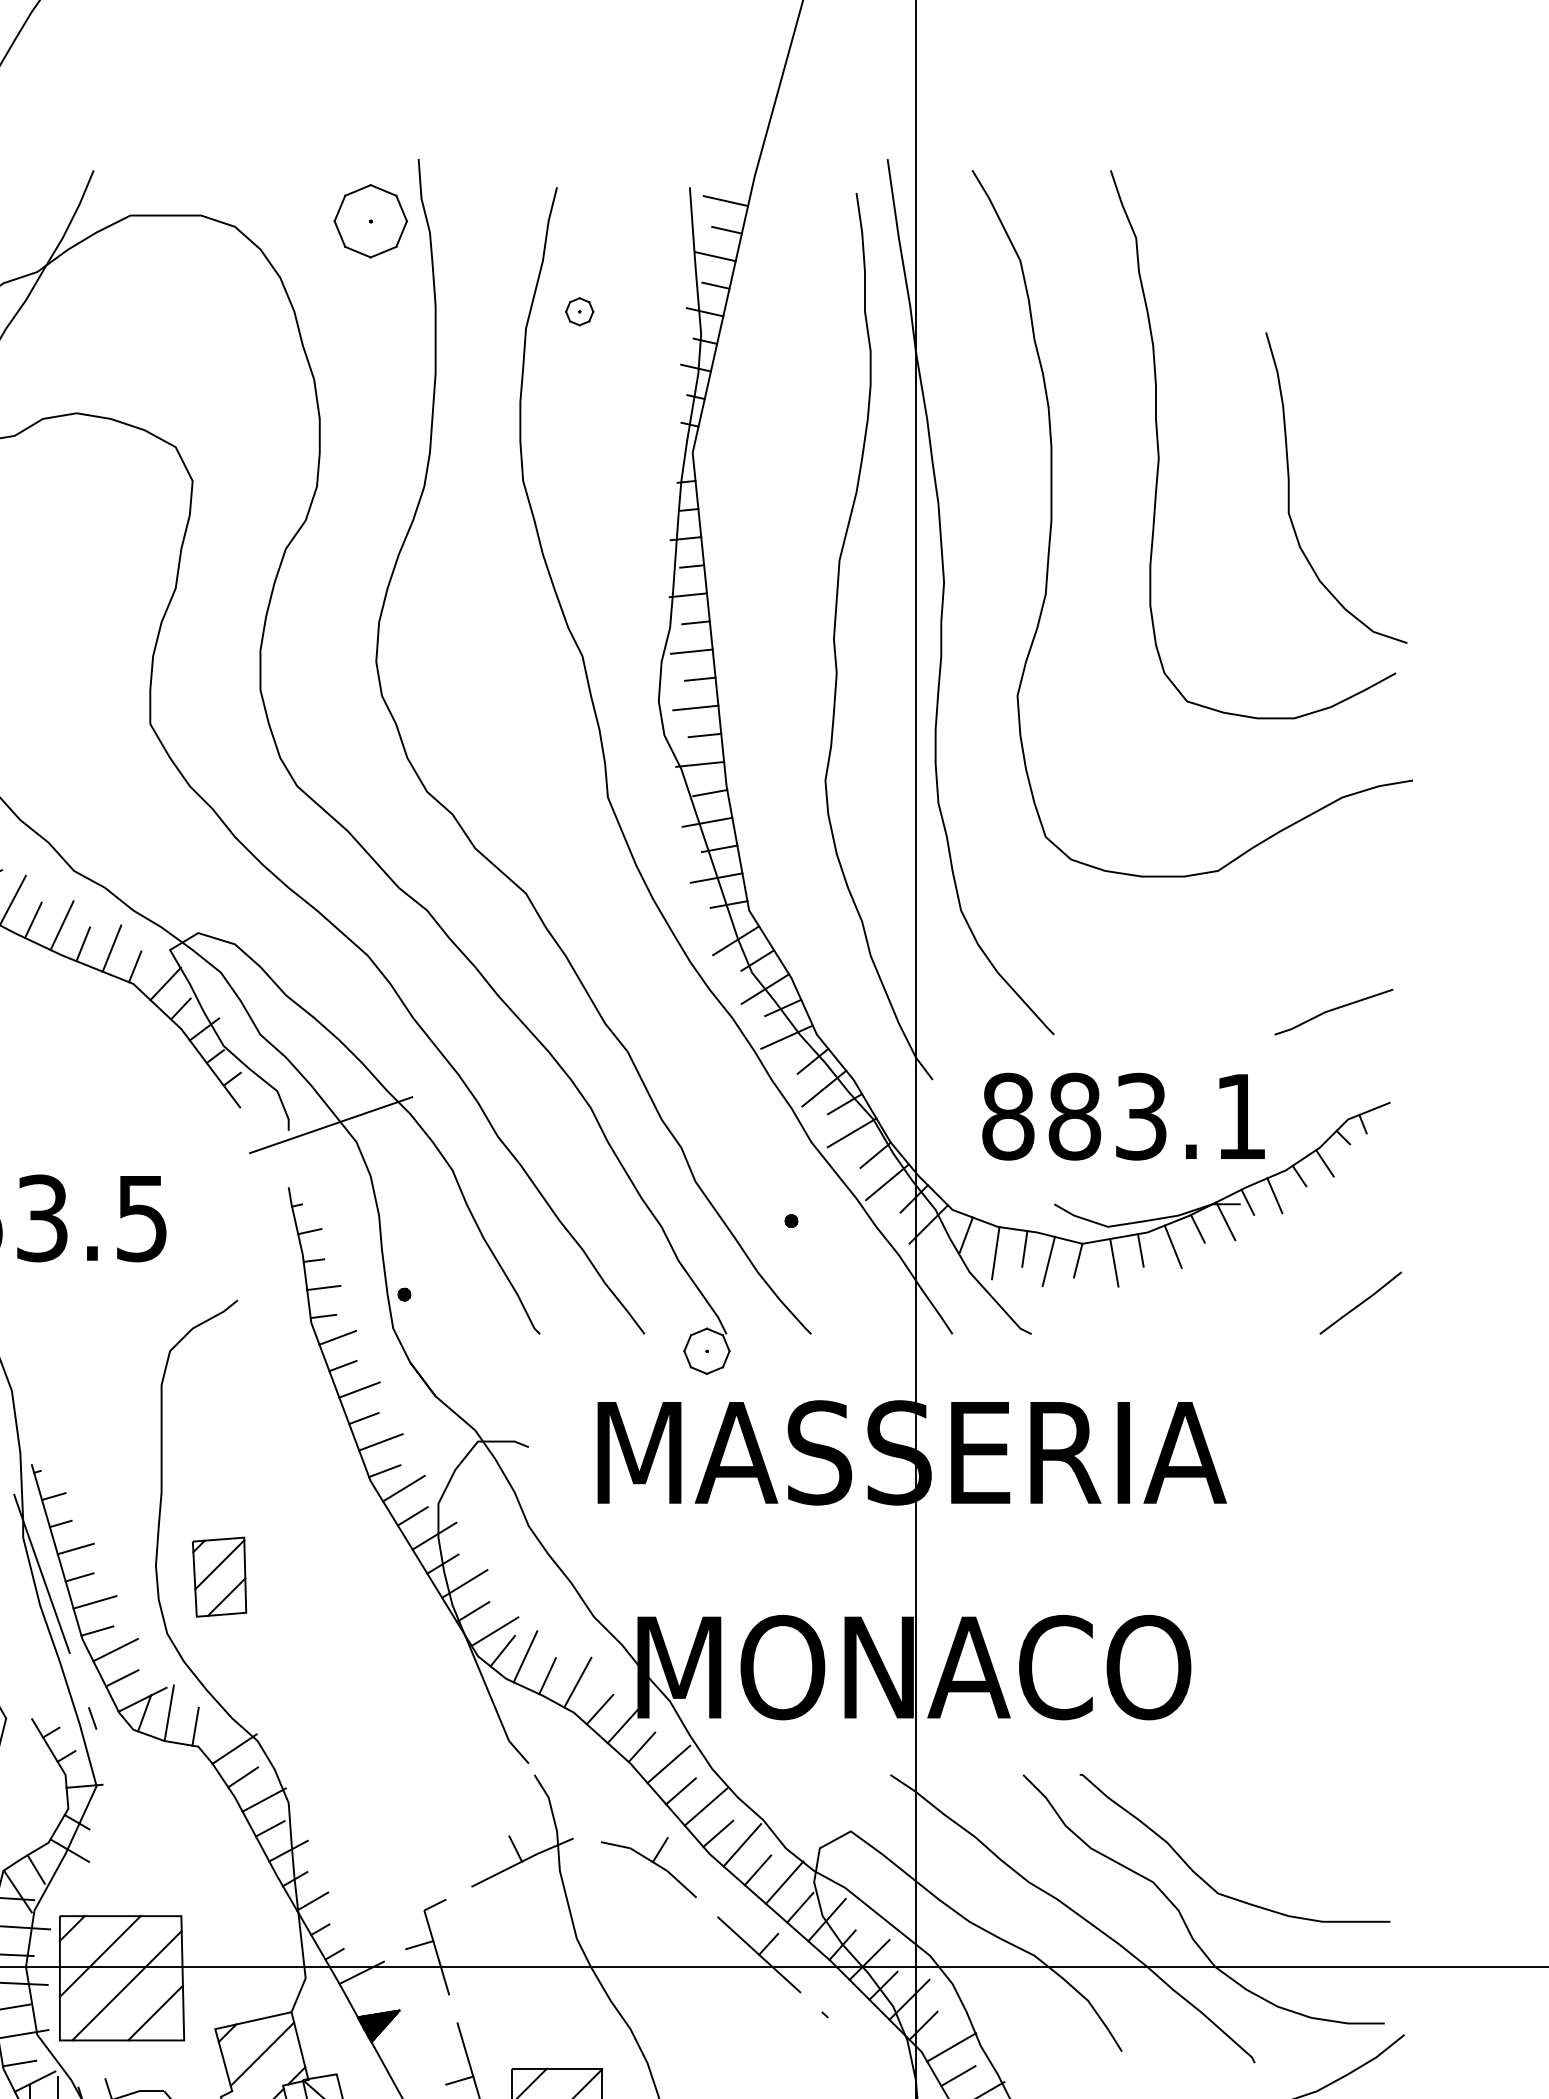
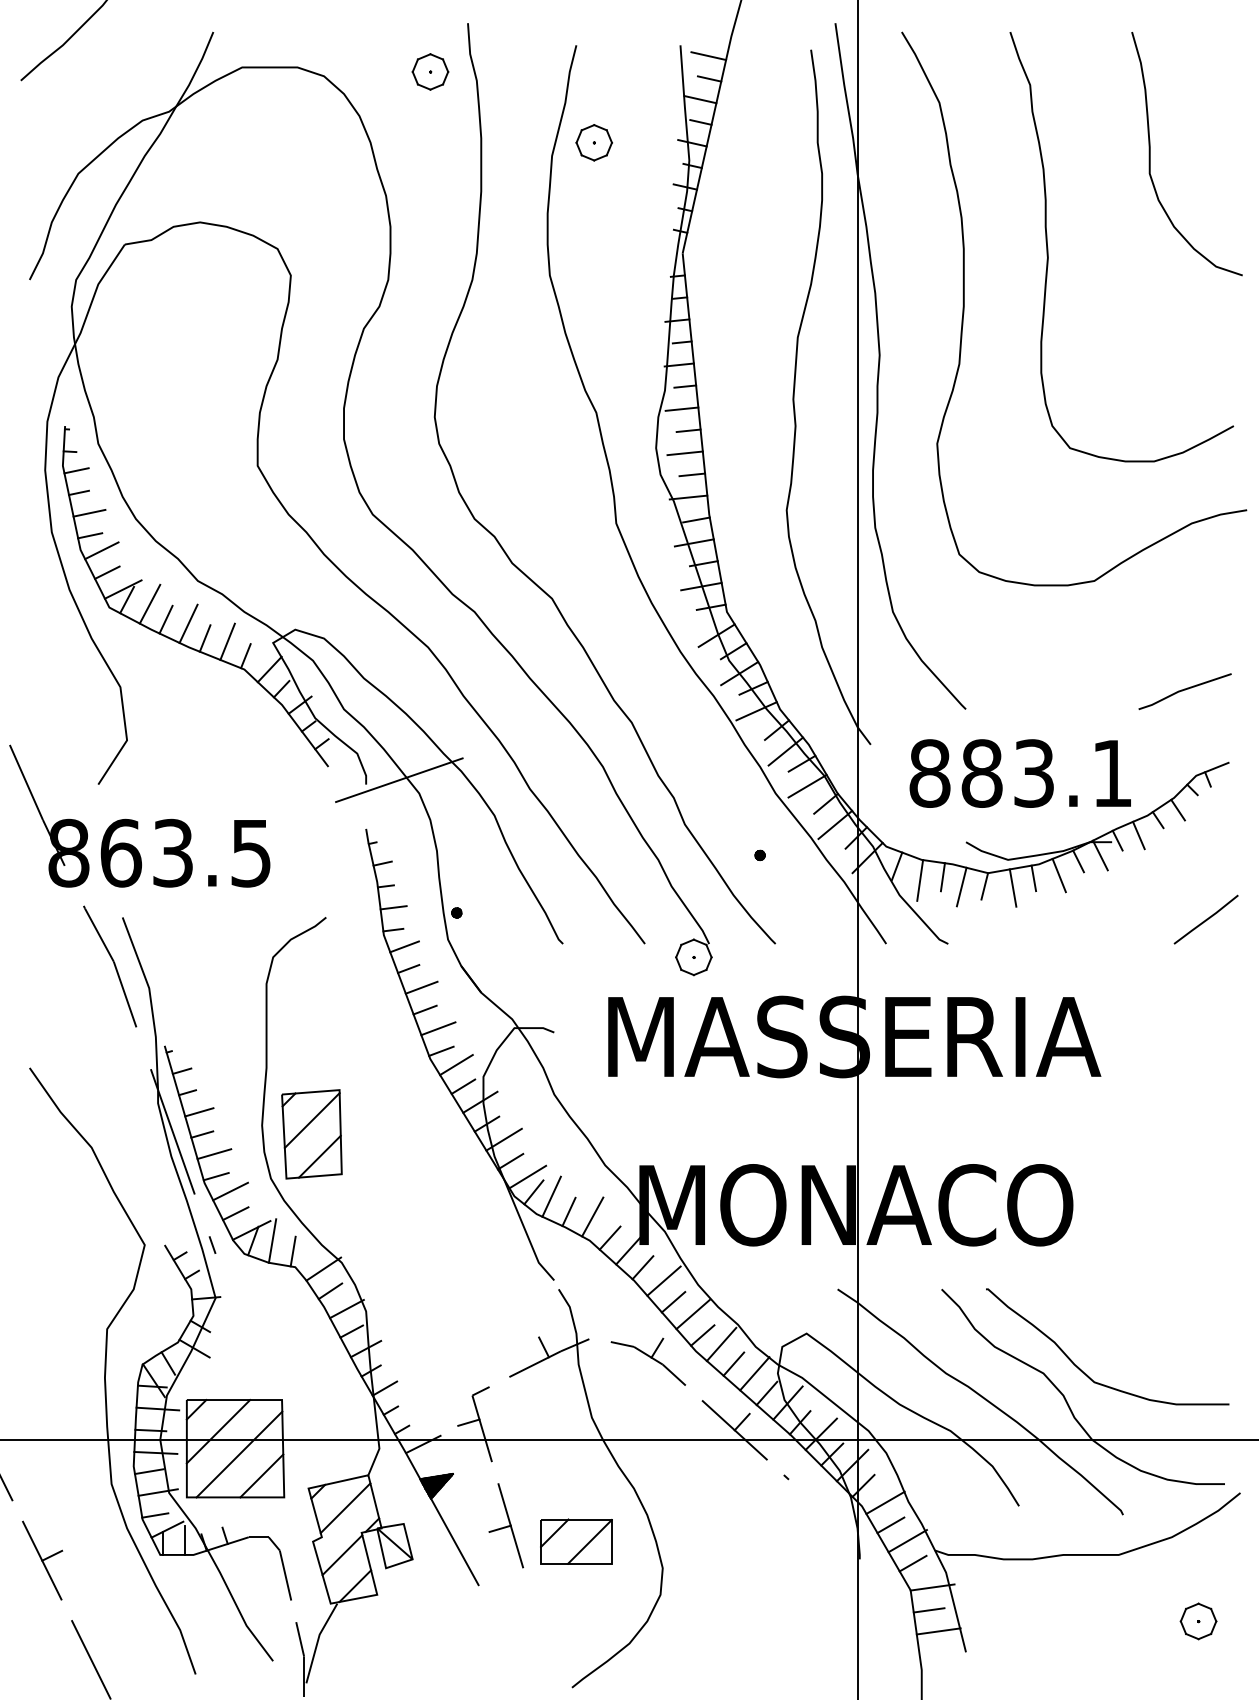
part: (370, 220) -> (430, 71), size x0.62
part: (578, 311) -> (593, 142), size x1.67
curve: (1289, 488) -> (1150, 154), moved
part: (218, 1577) -> (311, 1134), size x1.43

